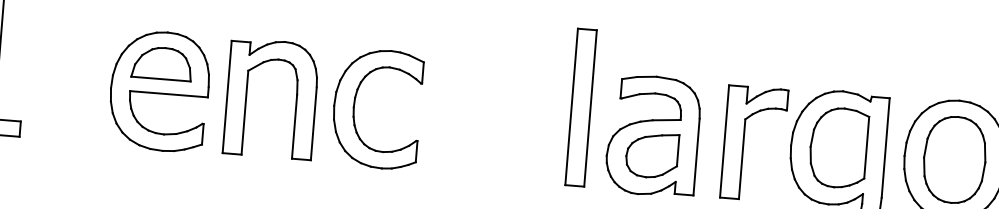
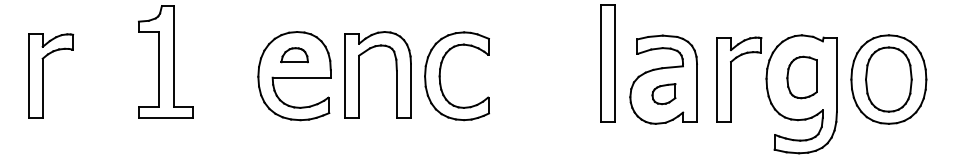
part: (161, 62) -> (294, 54), size x0.6
part: (837, 147) -> (801, 77), size x0.7
part: (651, 154) -> (663, 93), size x0.6

